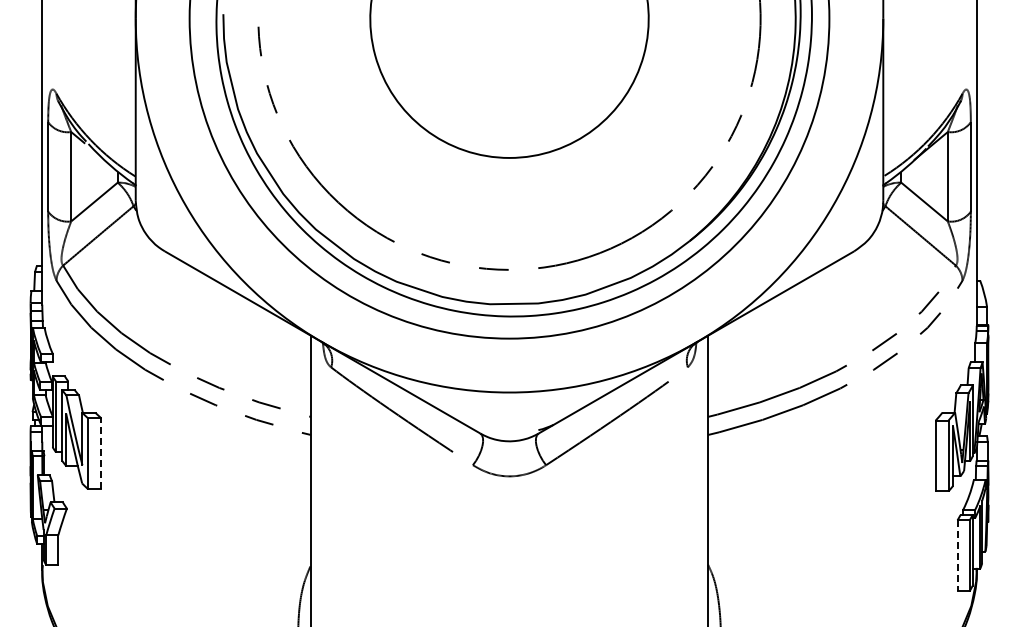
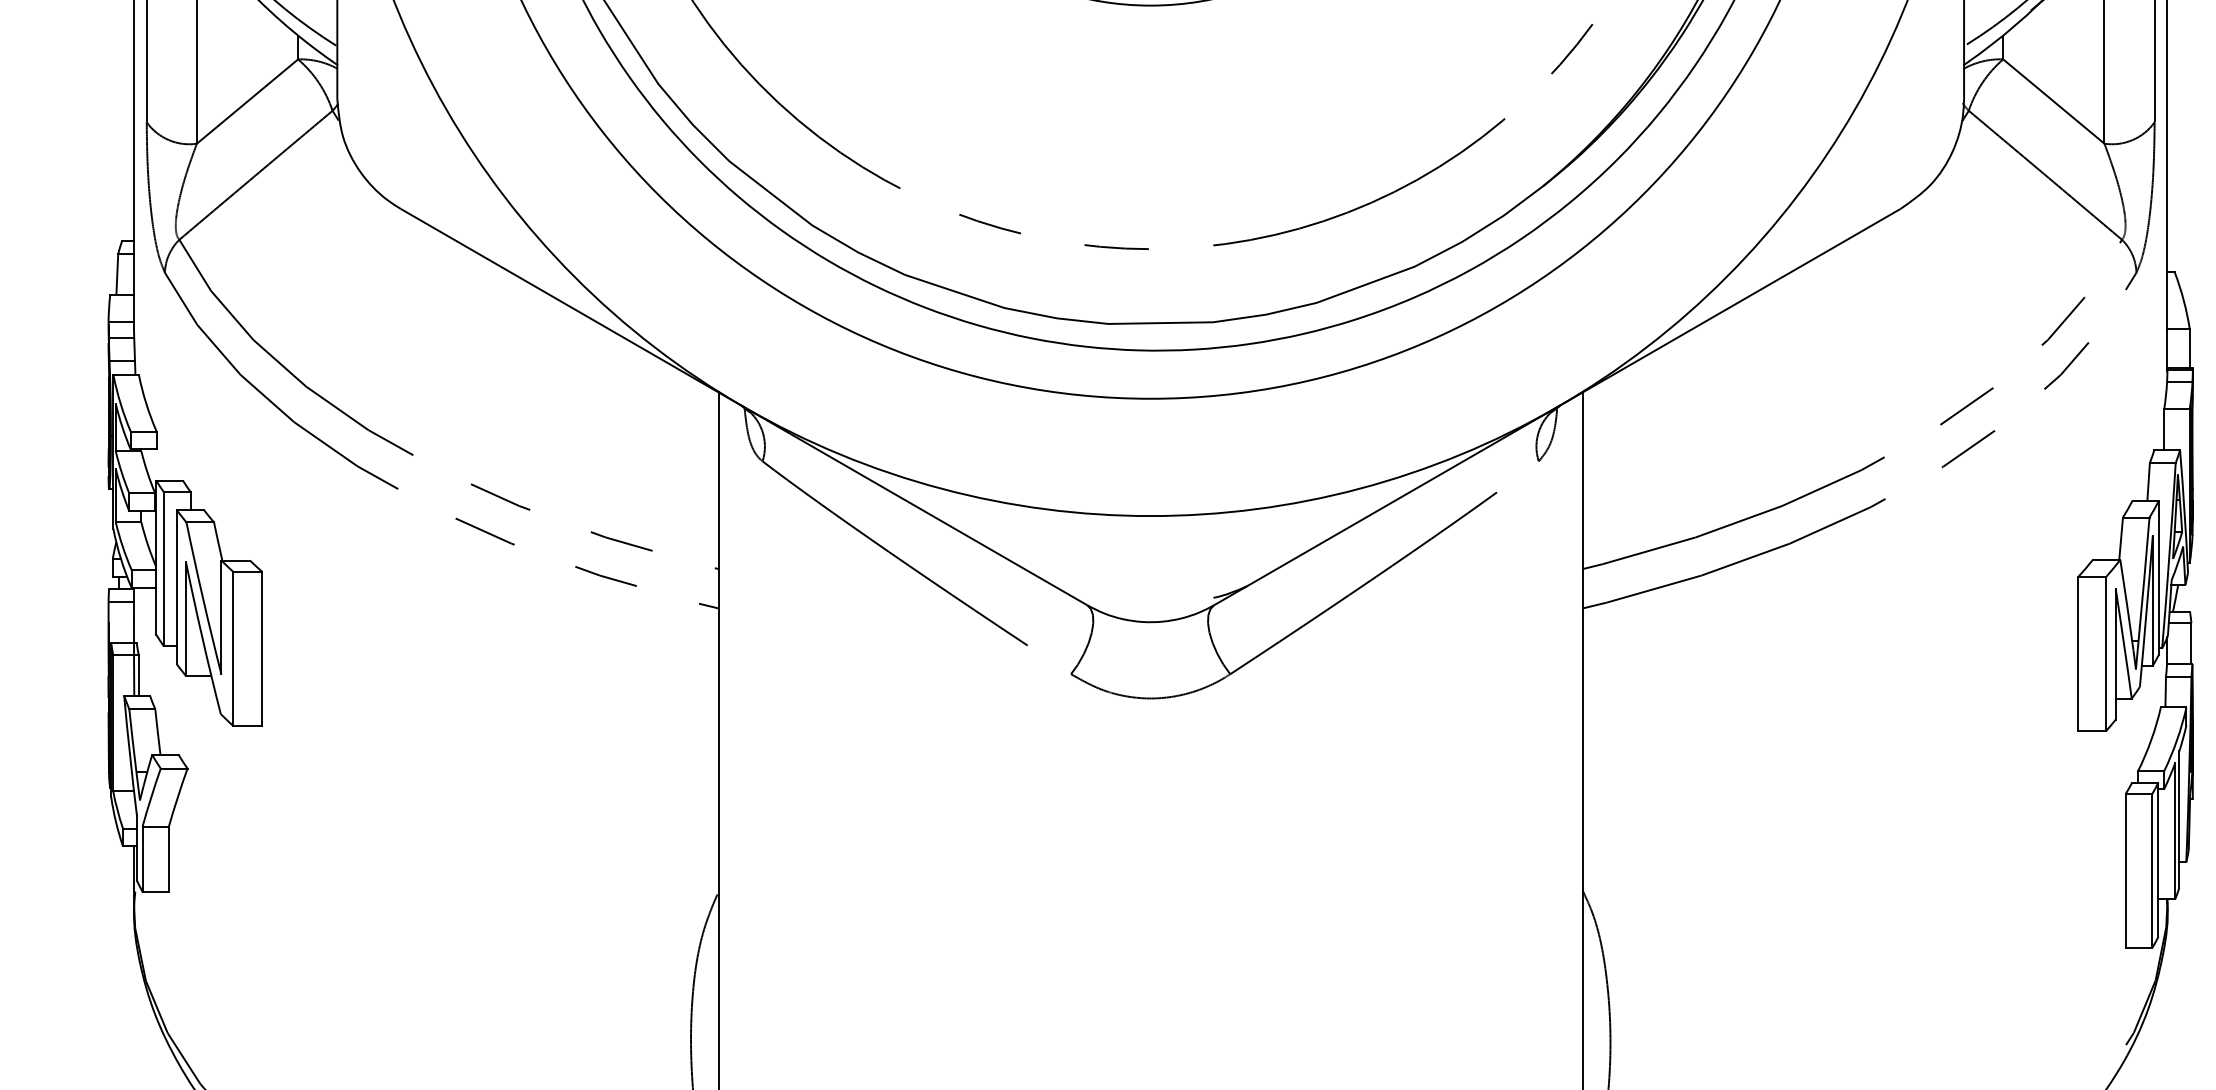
line: (101, 453) -> (262, 648), dashed -> solid
line: (957, 556) -> (2125, 872), dashed -> solid

